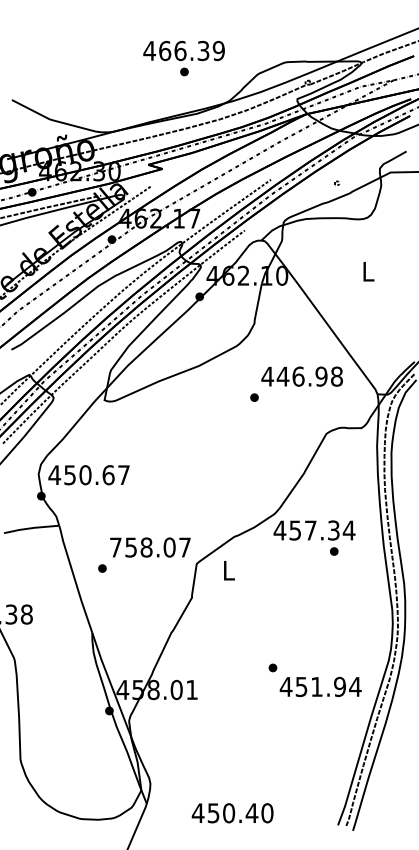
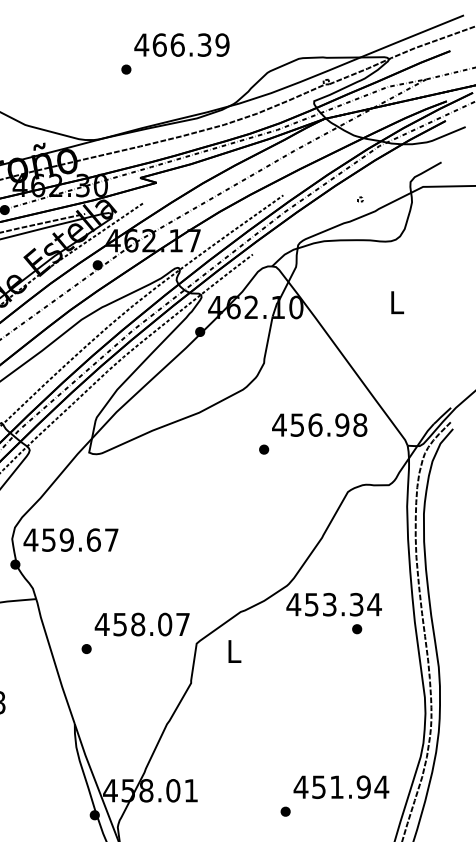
part: (184, 71) -> (126, 69), moved
text: (282, 376) -> (296, 424), 446.98 -> 456.98
text: (85, 475) -> (66, 540), 450.67 -> 459.67
text: (310, 530) -> (329, 604), 457.34 -> 453.34
text: (115, 547) -> (101, 624), 758.07 -> 458.07
part: (272, 667) -> (285, 811), moved

